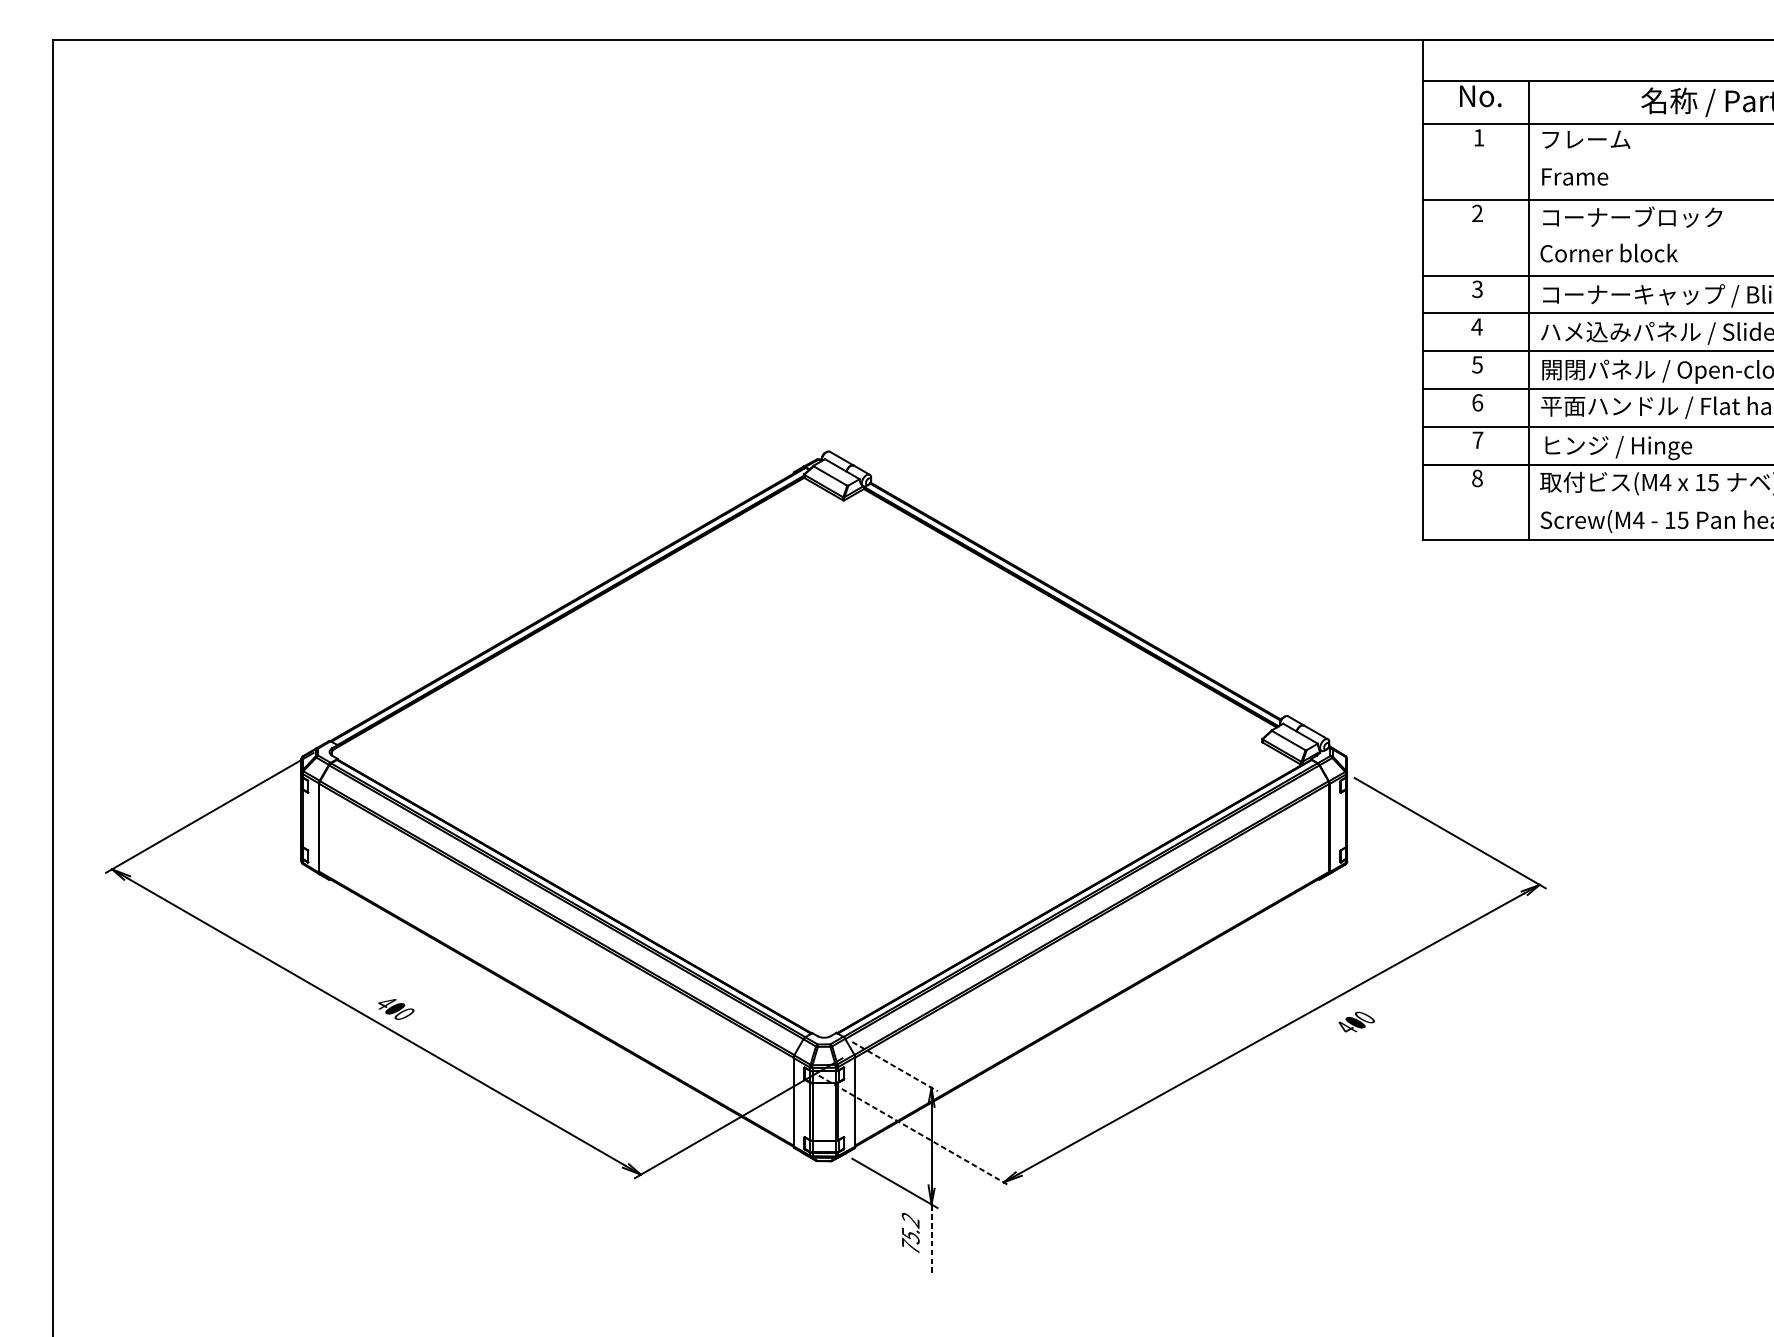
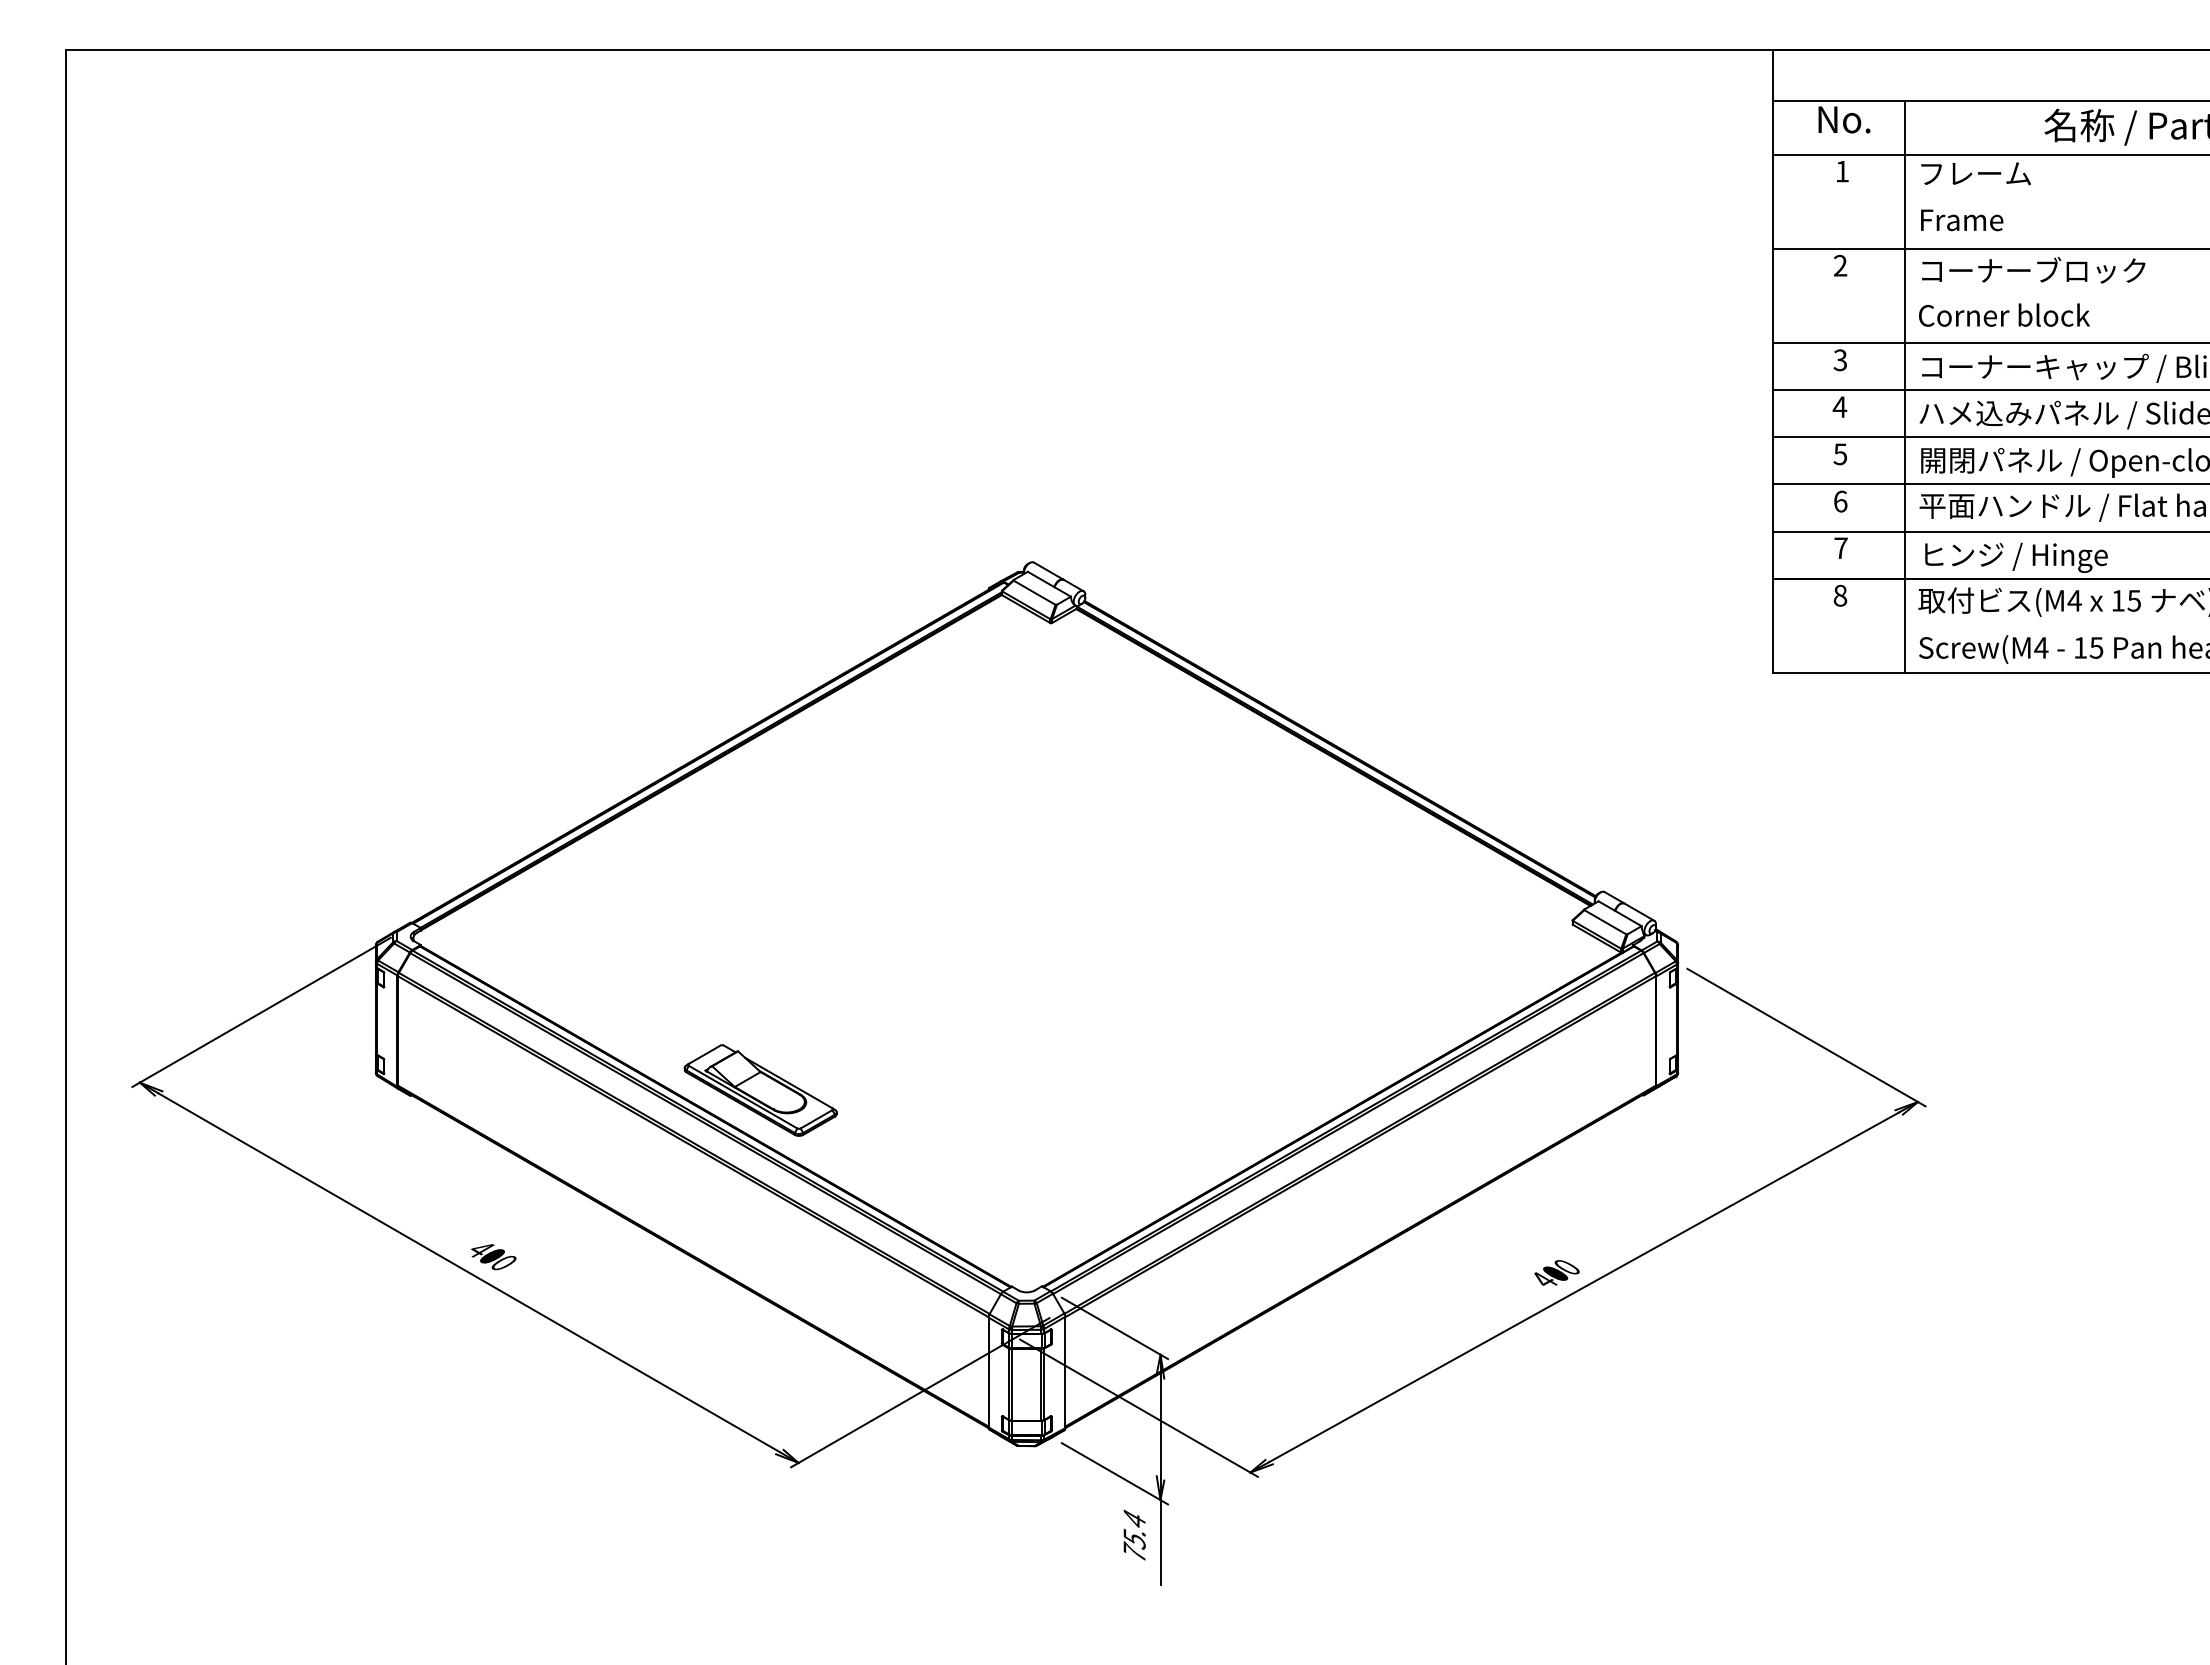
part: (610, 875) -> (760, 1090), added
text: (1356, 1021) -> (1556, 1272), moved
line: (895, 1066) -> (1115, 1328), dashed -> solid
line: (914, 1130) -> (1139, 1408), dashed -> solid
text: (910, 1220) -> (1134, 1519), 75.2 -> 75.4
line: (931, 1238) -> (1160, 1542), dashed -> solid

